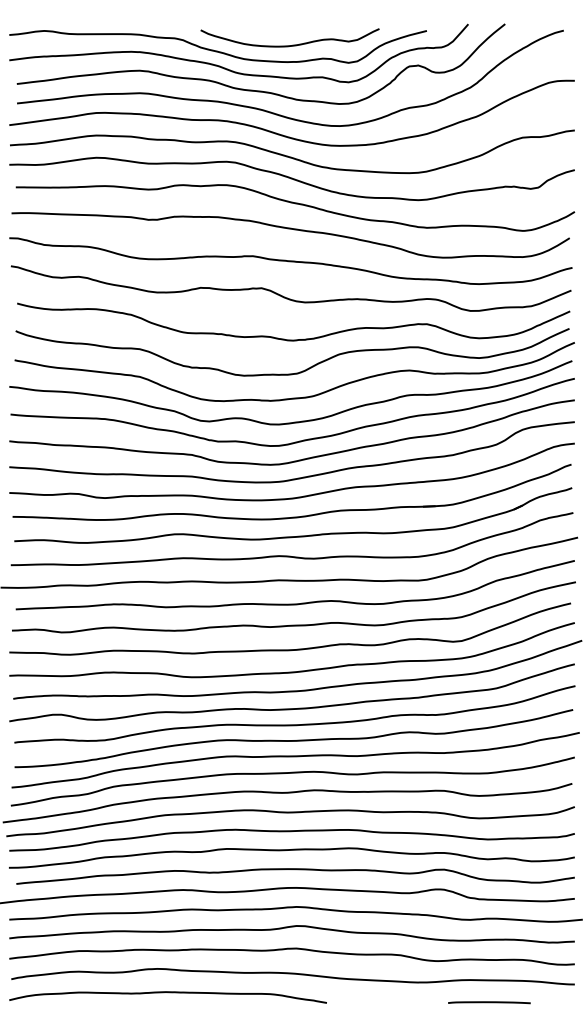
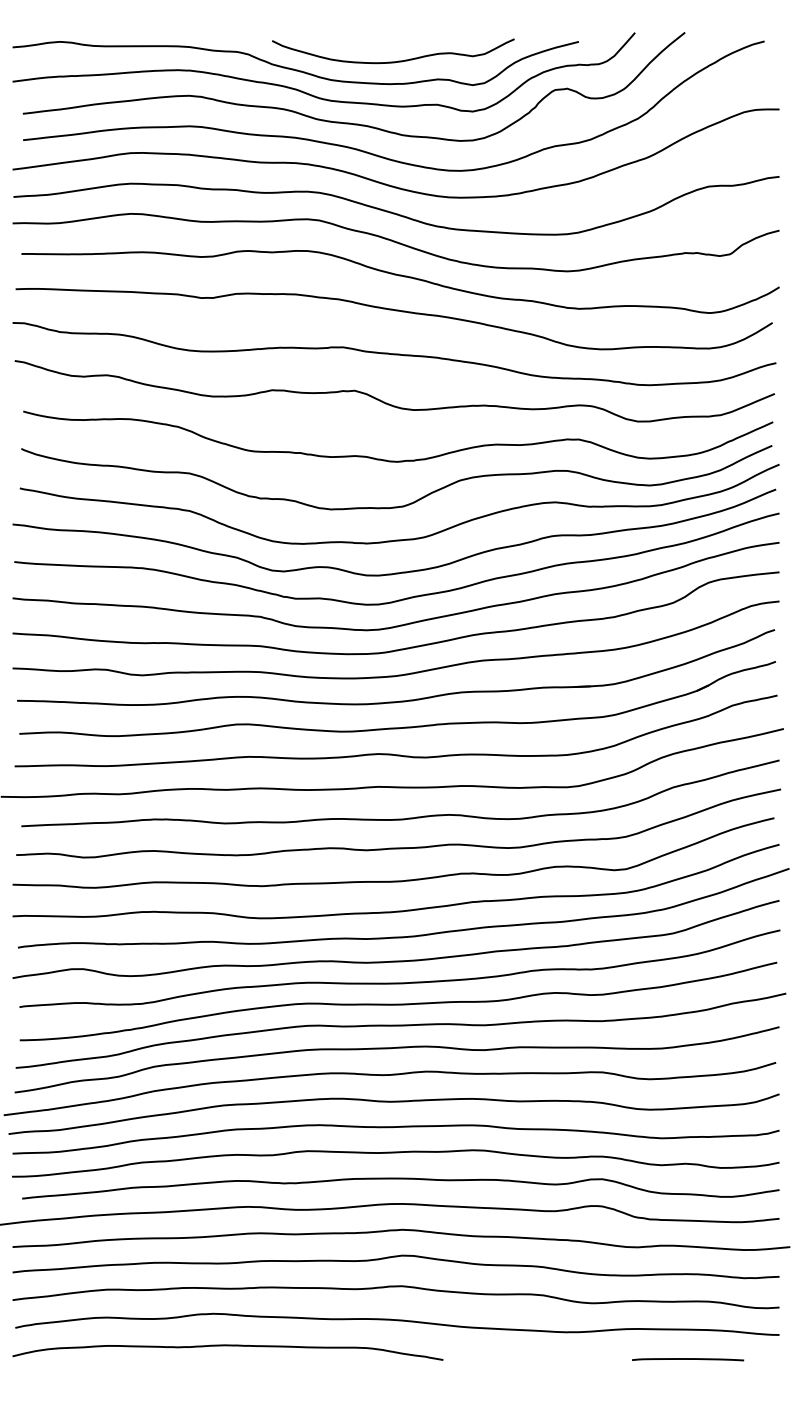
line: (489, 1002) -> (688, 1359), moved

